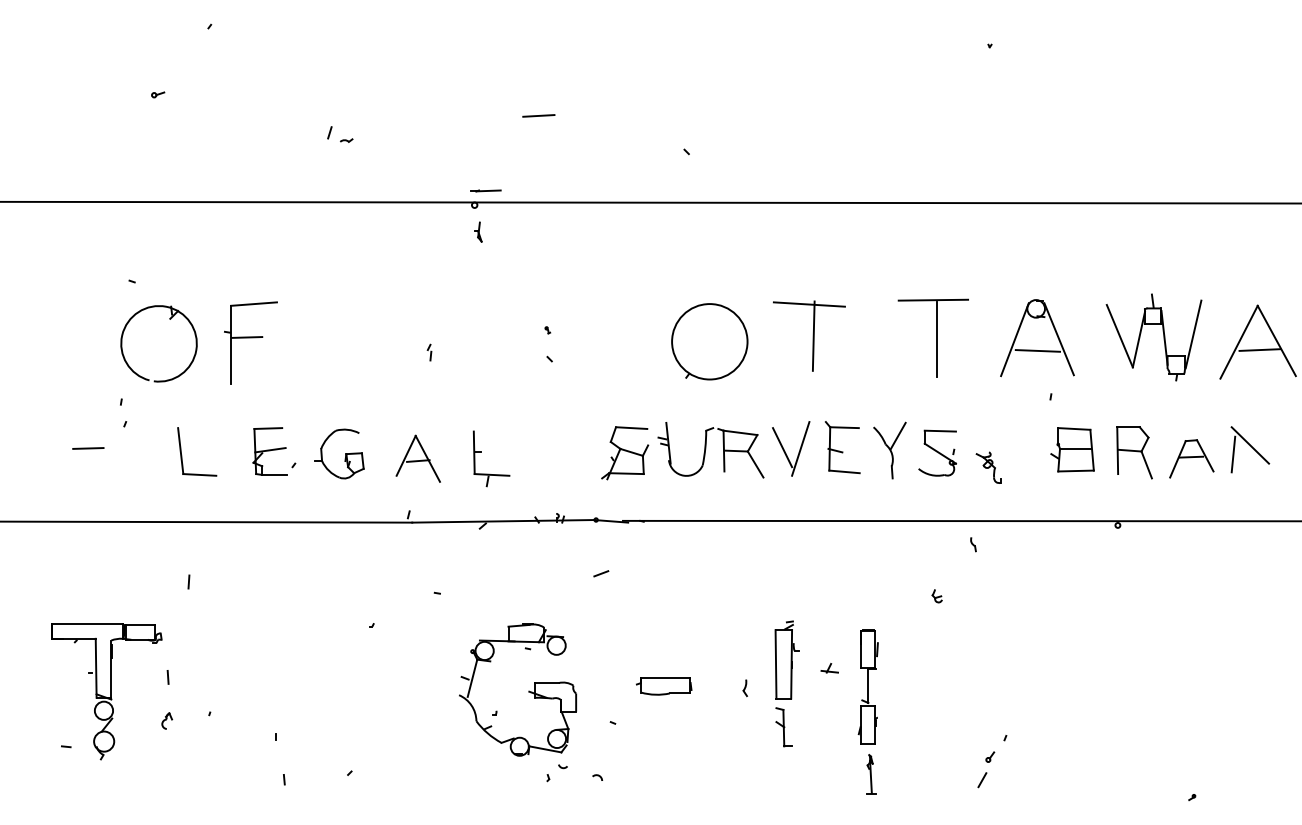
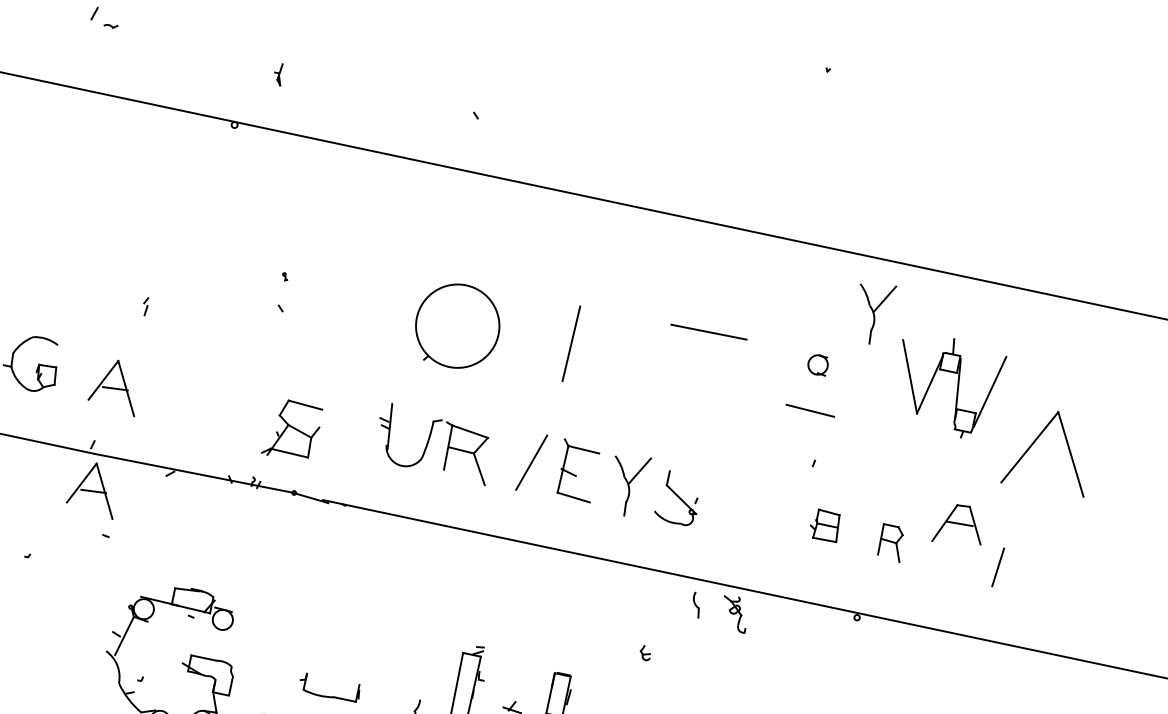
line: (538, 115) -> (324, 42), removed
line: (485, 190) -> (249, 111), removed
part: (478, 231) -> (279, 73), moved
part: (1074, 252) -> (872, 312), added
line: (808, 304) -> (572, 308), removed
part: (1163, 337) -> (956, 388), moved
line: (936, 339) -> (703, 375), removed
line: (1014, 339) -> (787, 393), removed
line: (1058, 339) -> (835, 403), removed
line: (1259, 349) -> (1050, 459), removed
part: (429, 352) -> (145, 306), moved
line: (939, 430) -> (685, 474), removed
line: (1250, 445) -> (1018, 561), removed
line: (782, 447) -> (512, 457), removed
part: (1072, 449) -> (825, 525), size x0.6
part: (481, 452) -> (185, 393), removed
part: (1134, 452) -> (891, 542), size x0.6
part: (625, 453) -> (292, 431), moved
part: (1191, 458) -> (959, 525), moved
part: (988, 467) -> (734, 613), moved
part: (973, 544) -> (696, 605), size x1.6
part: (417, 553) -> (93, 488), added
line: (601, 573) -> (287, 552), removed
line: (665, 677) -> (333, 679), removed

